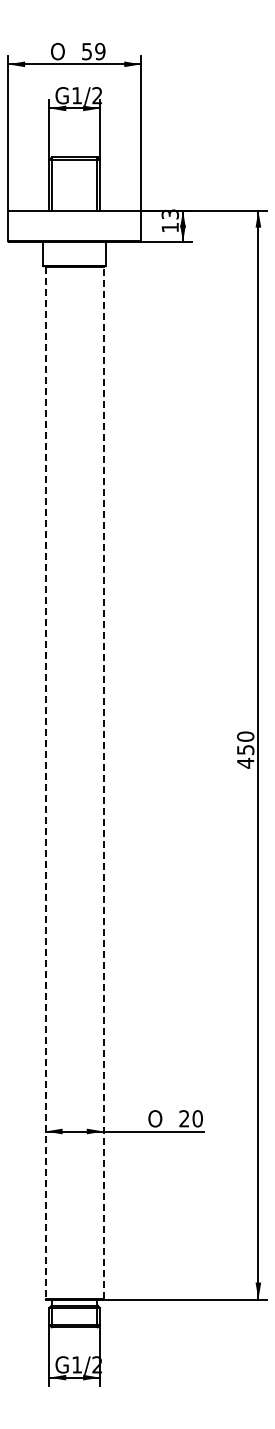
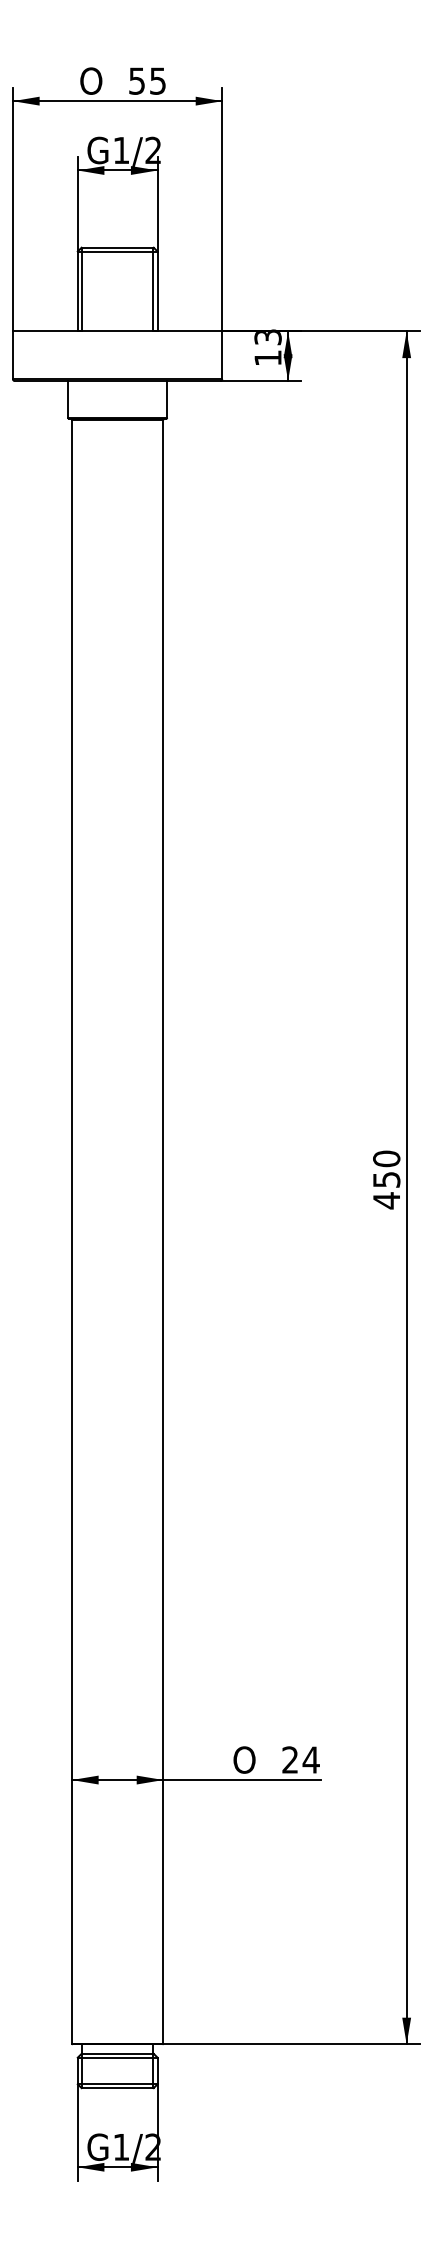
text: (100, 50) -> (158, 79), 59 -> 55
line: (45, 783) -> (71, 1232), dashed -> solid
line: (103, 783) -> (163, 1232), dashed -> solid
text: (197, 1118) -> (310, 1759), 20 -> 24

